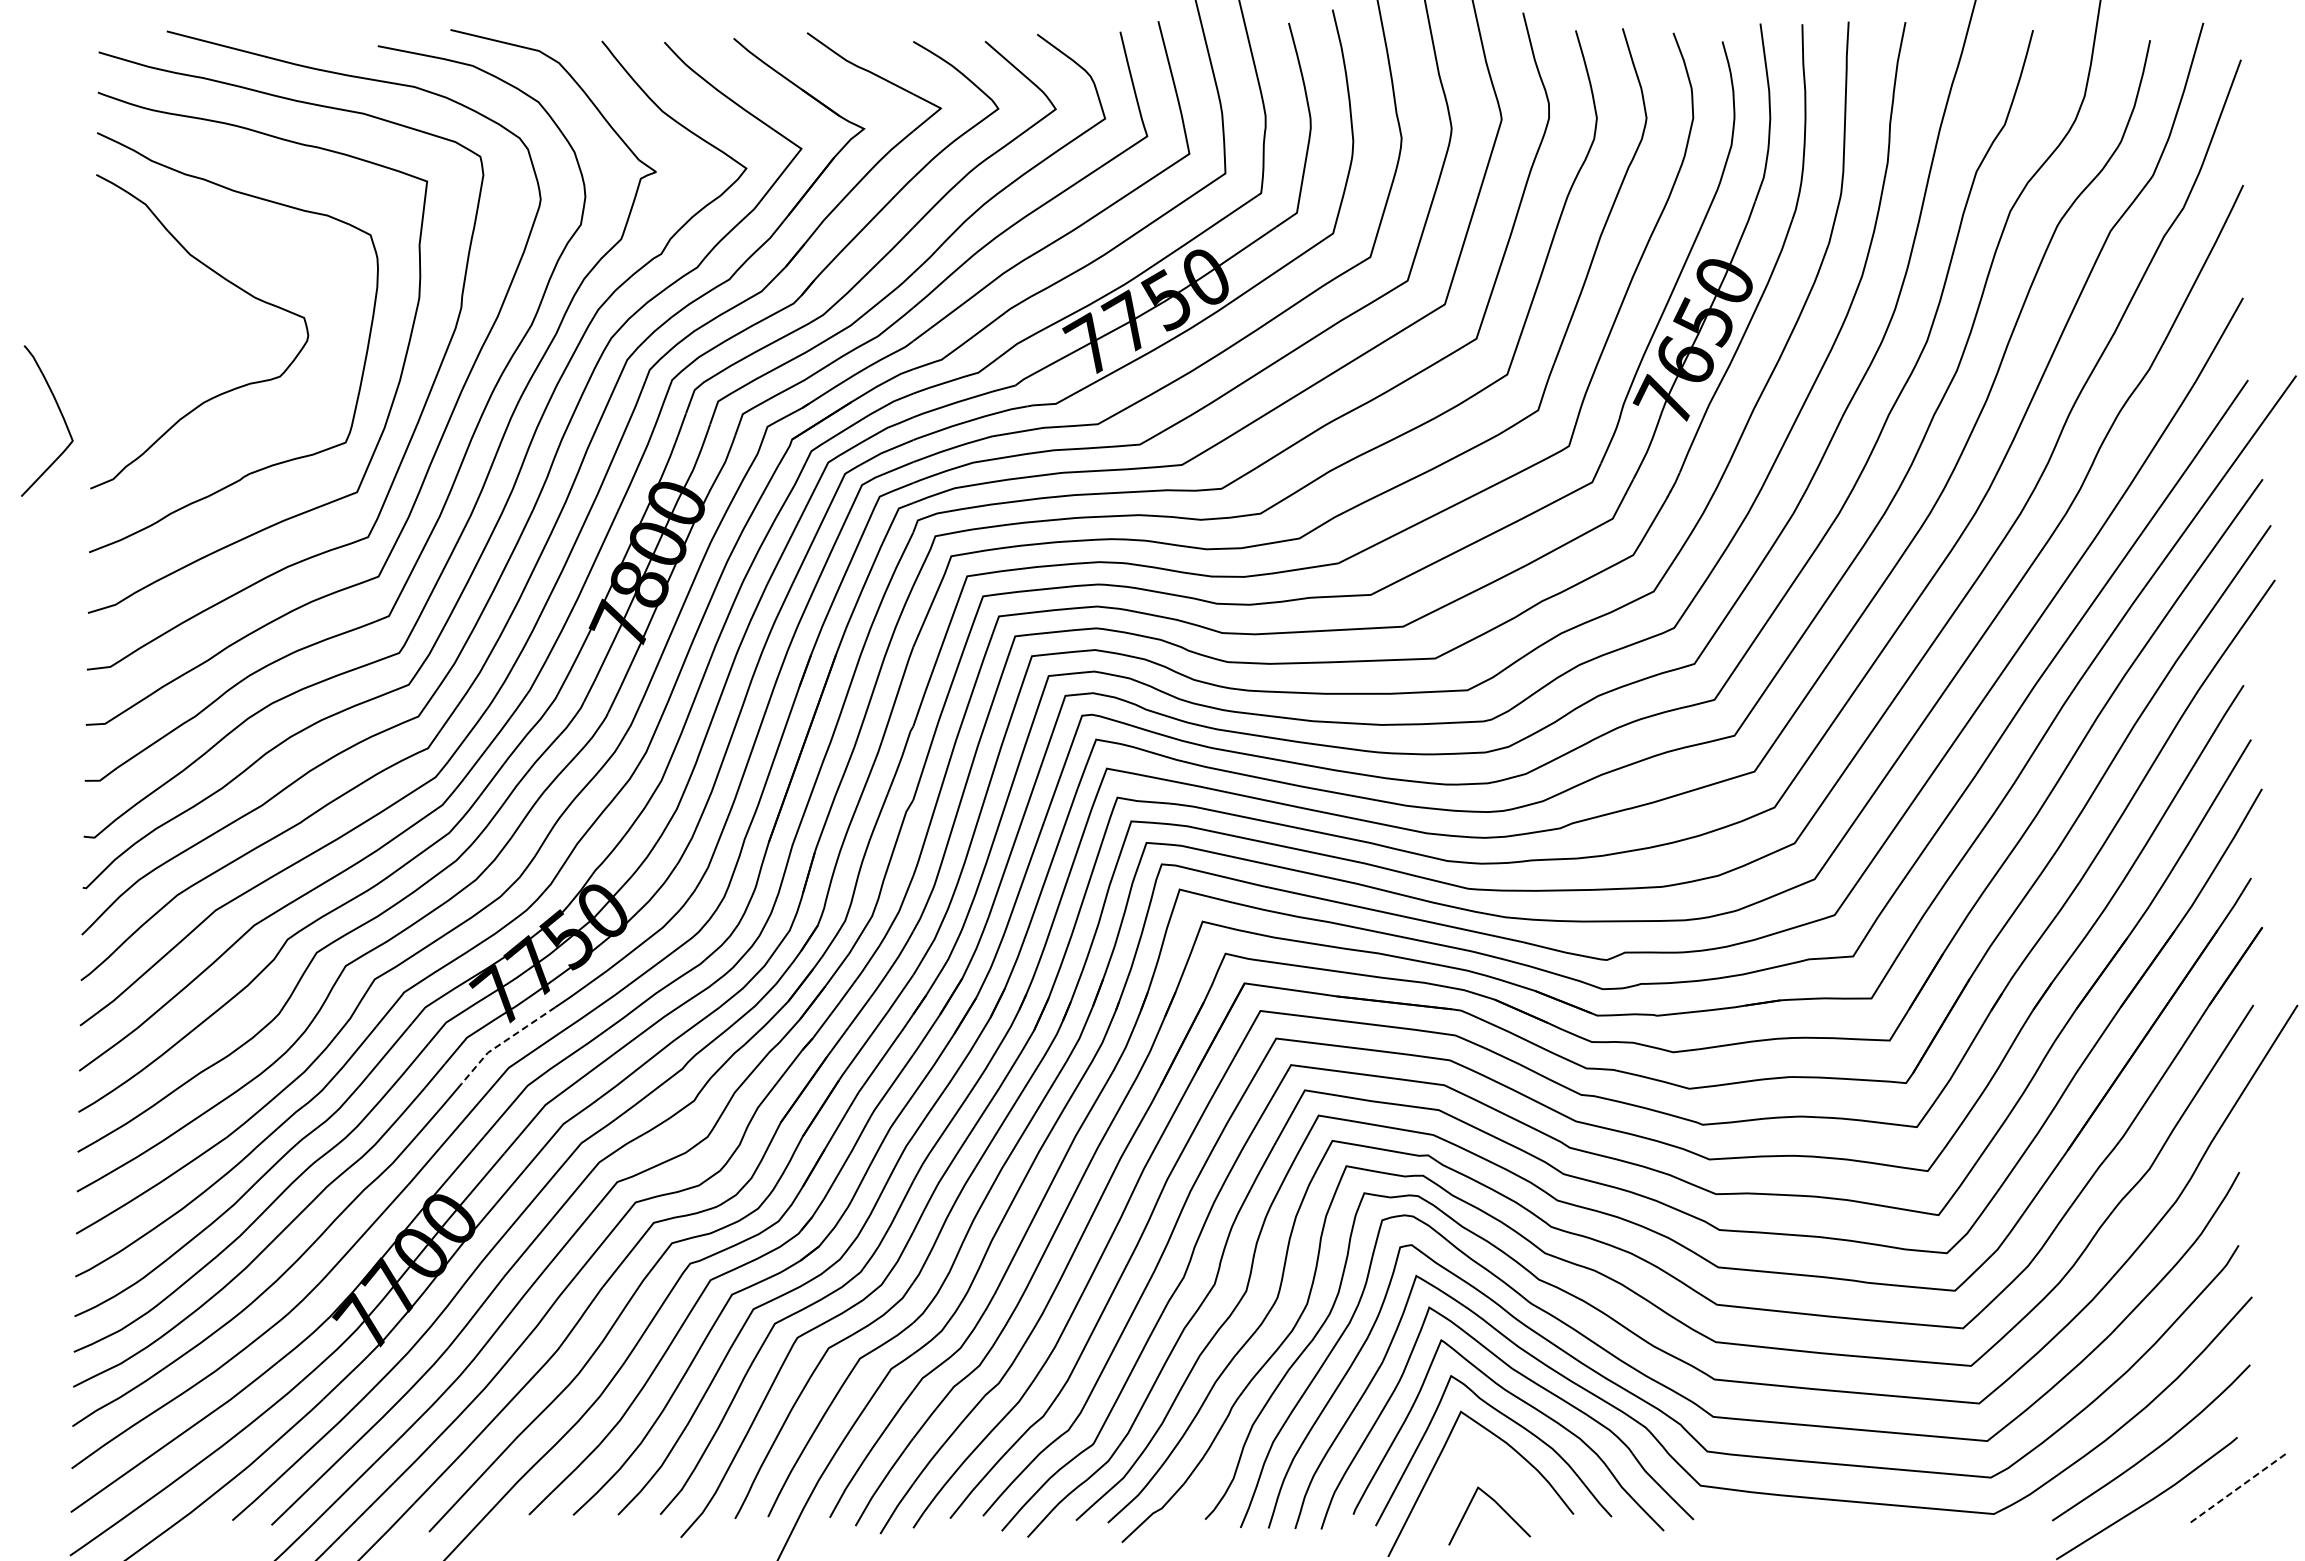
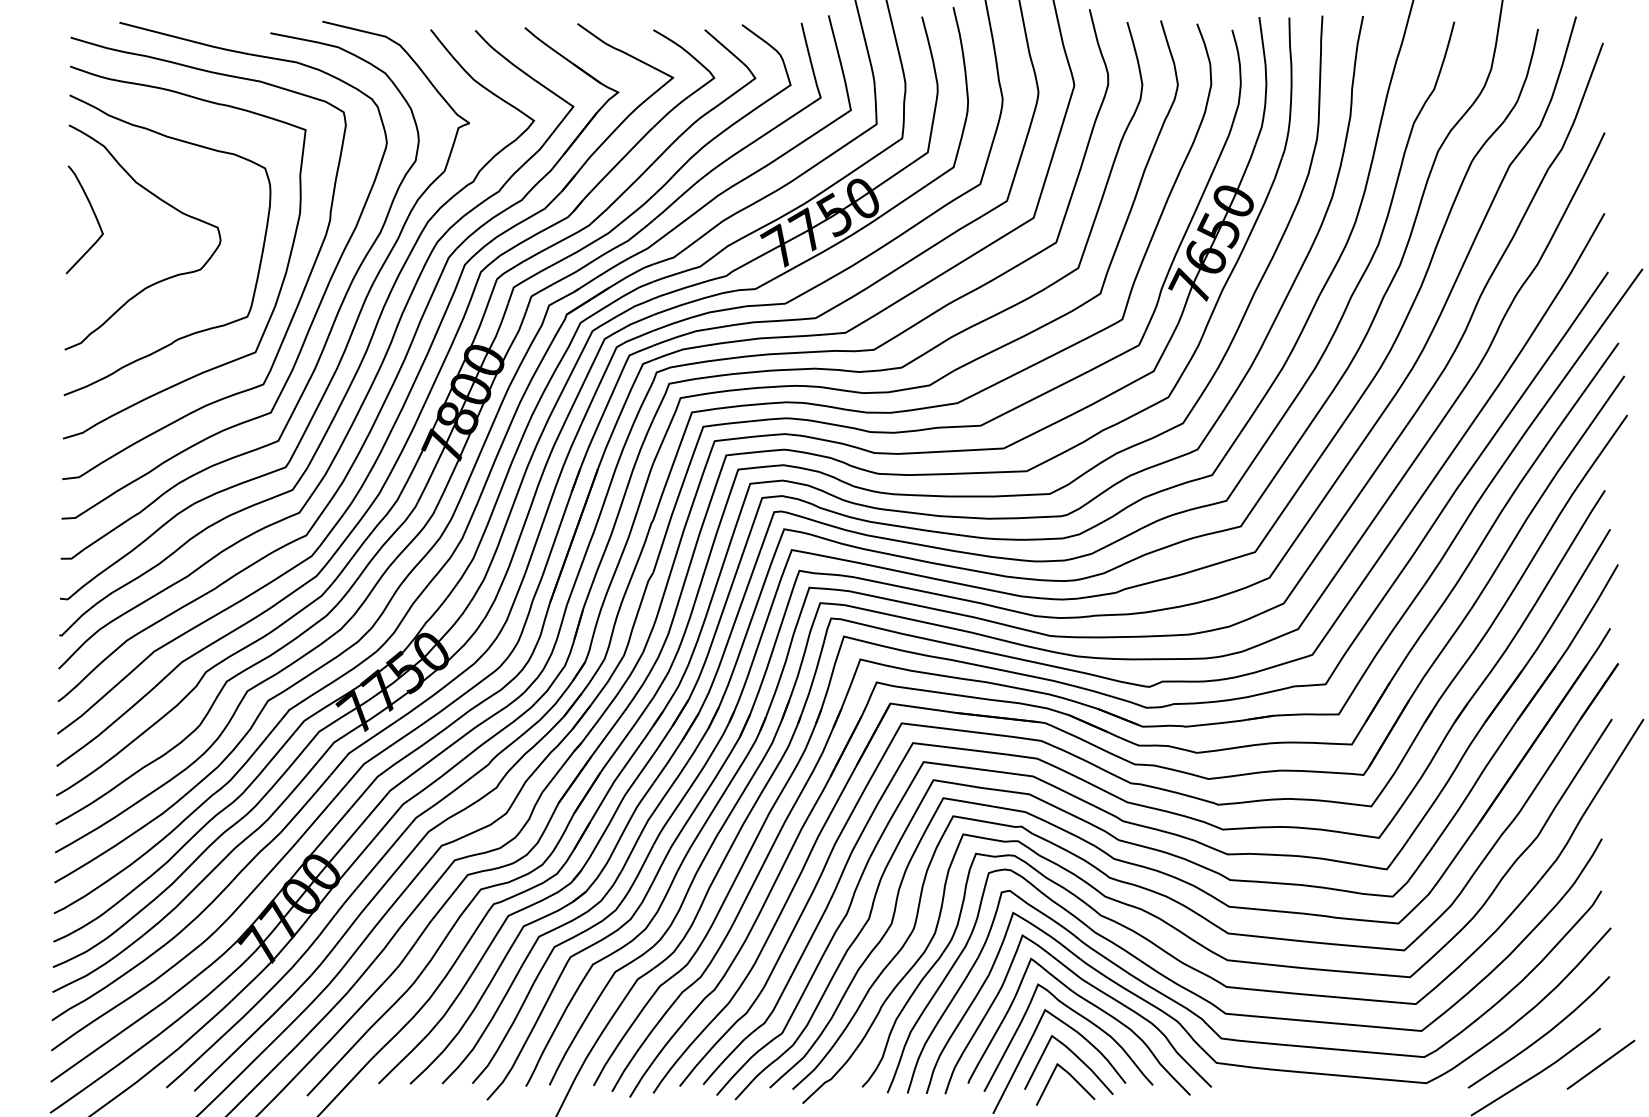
curve: (61, 416) -> (94, 216), moved
line: (504, 1041) -> (360, 745), dashed -> solid
curve: (1504, 1477) -> (1076, 1057), added
line: (2238, 1488) -> (1601, 1064), dashed -> solid

